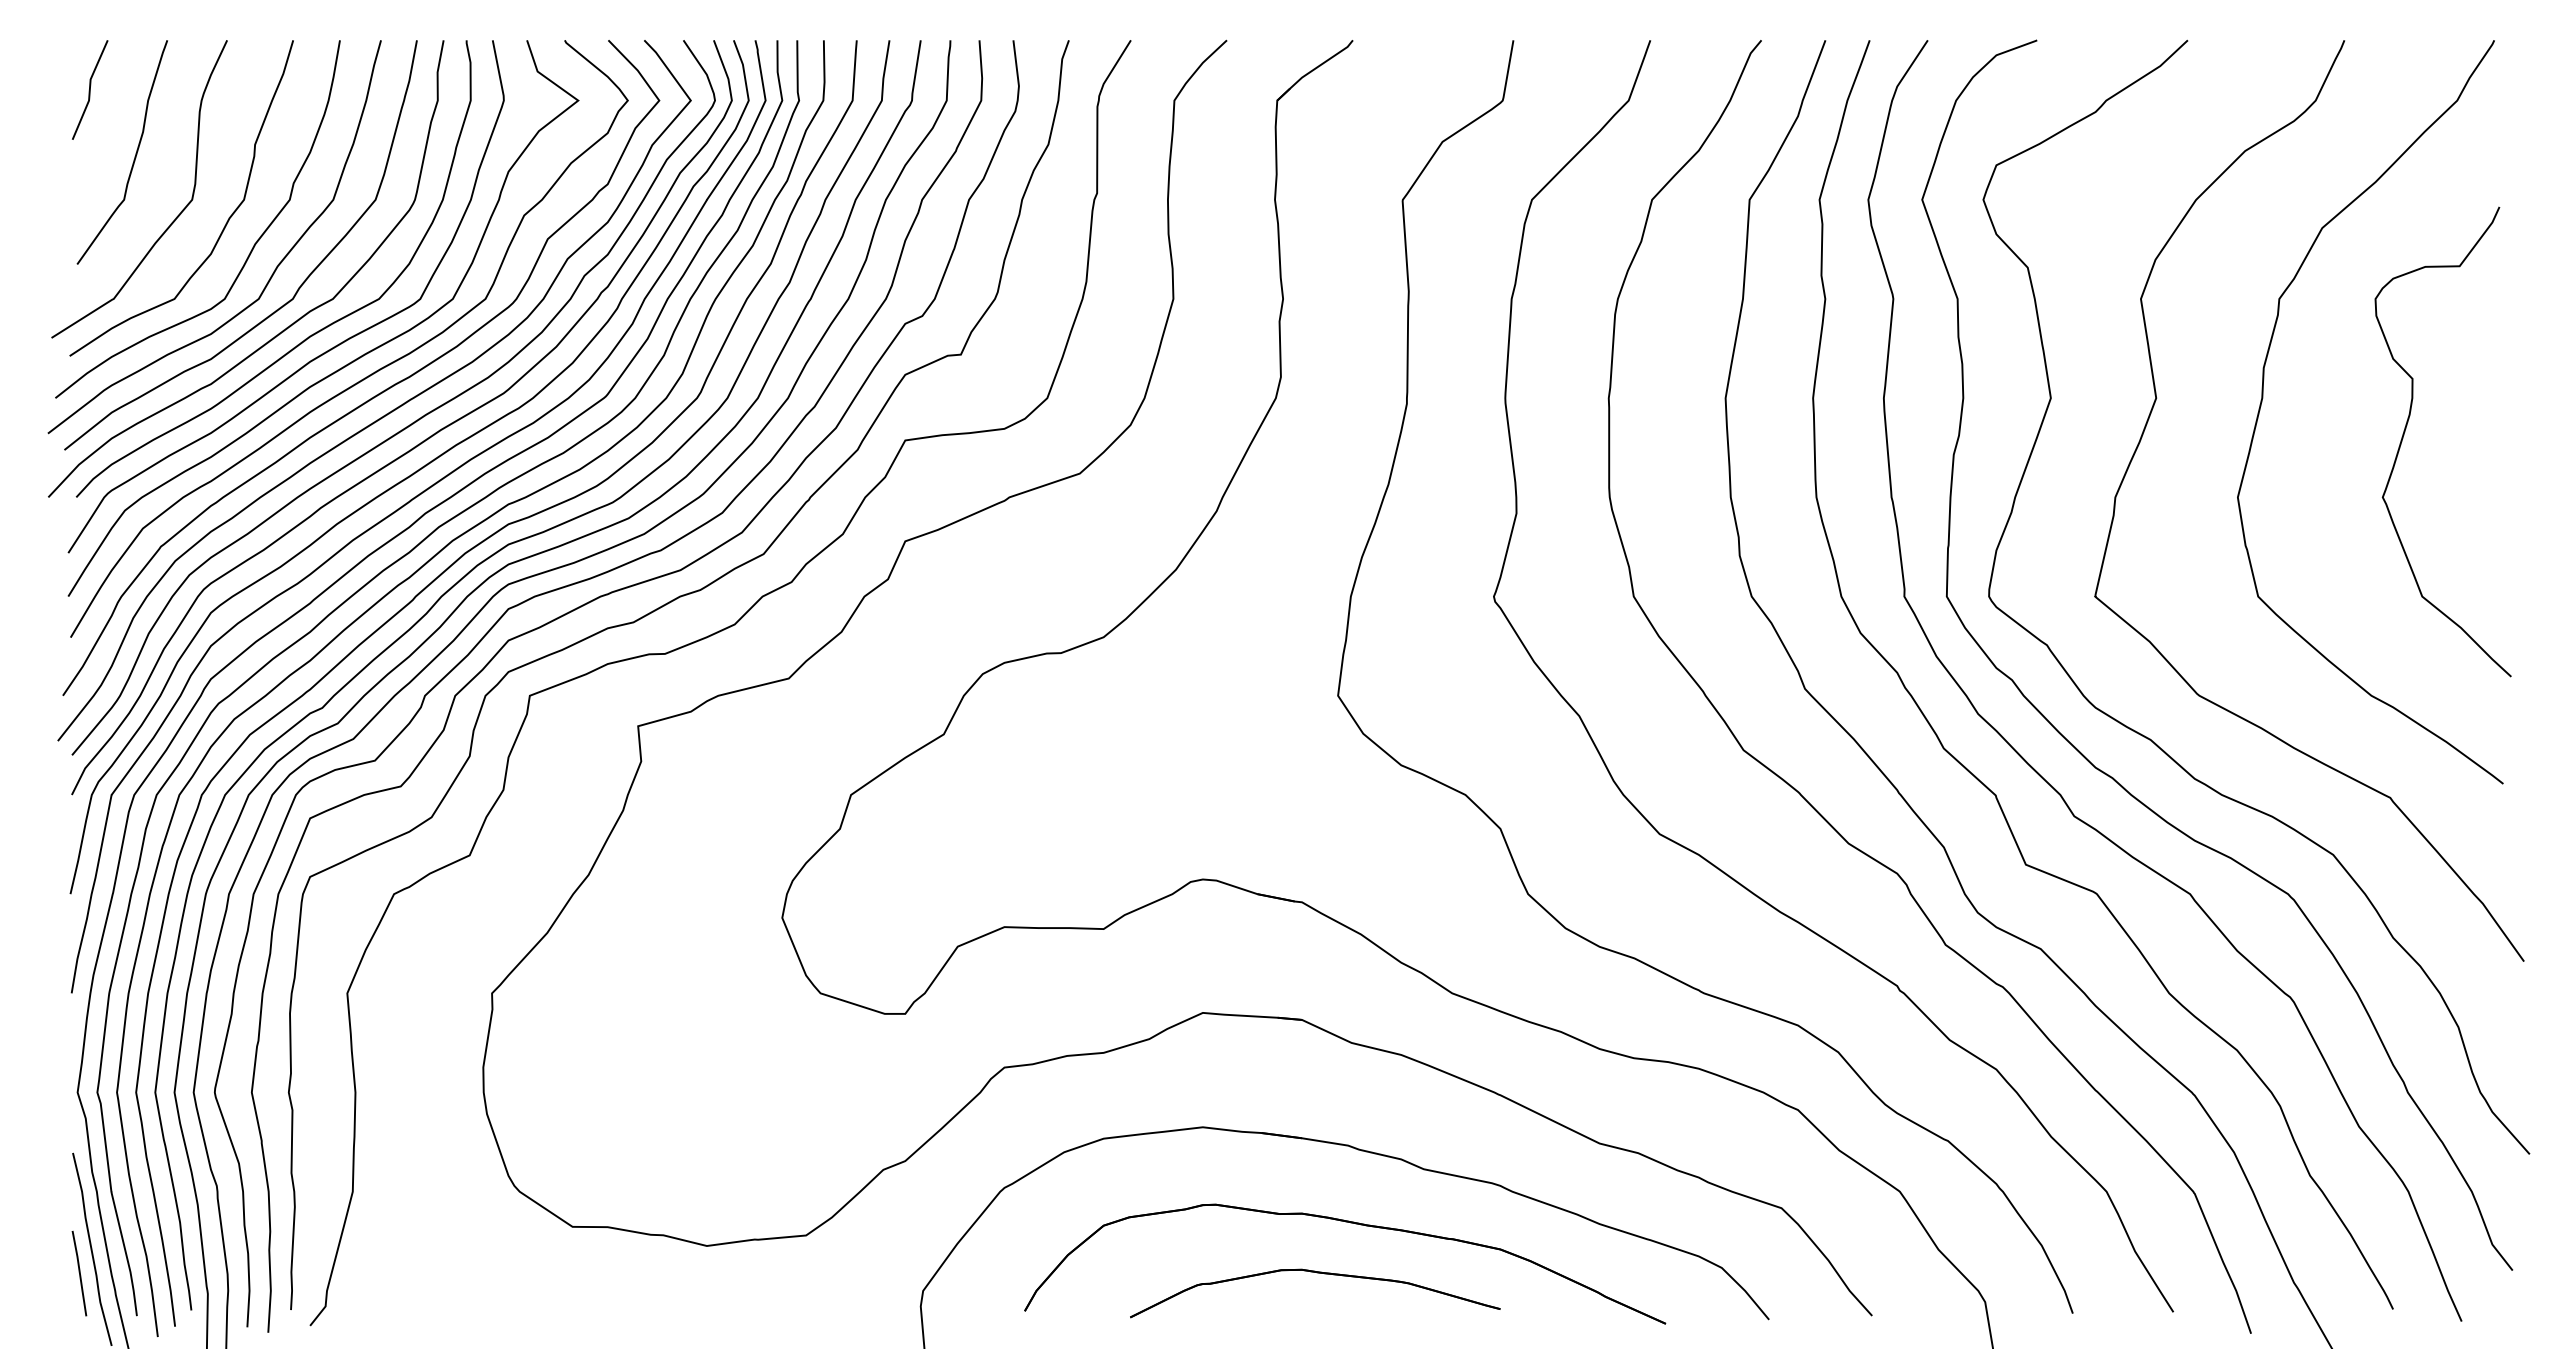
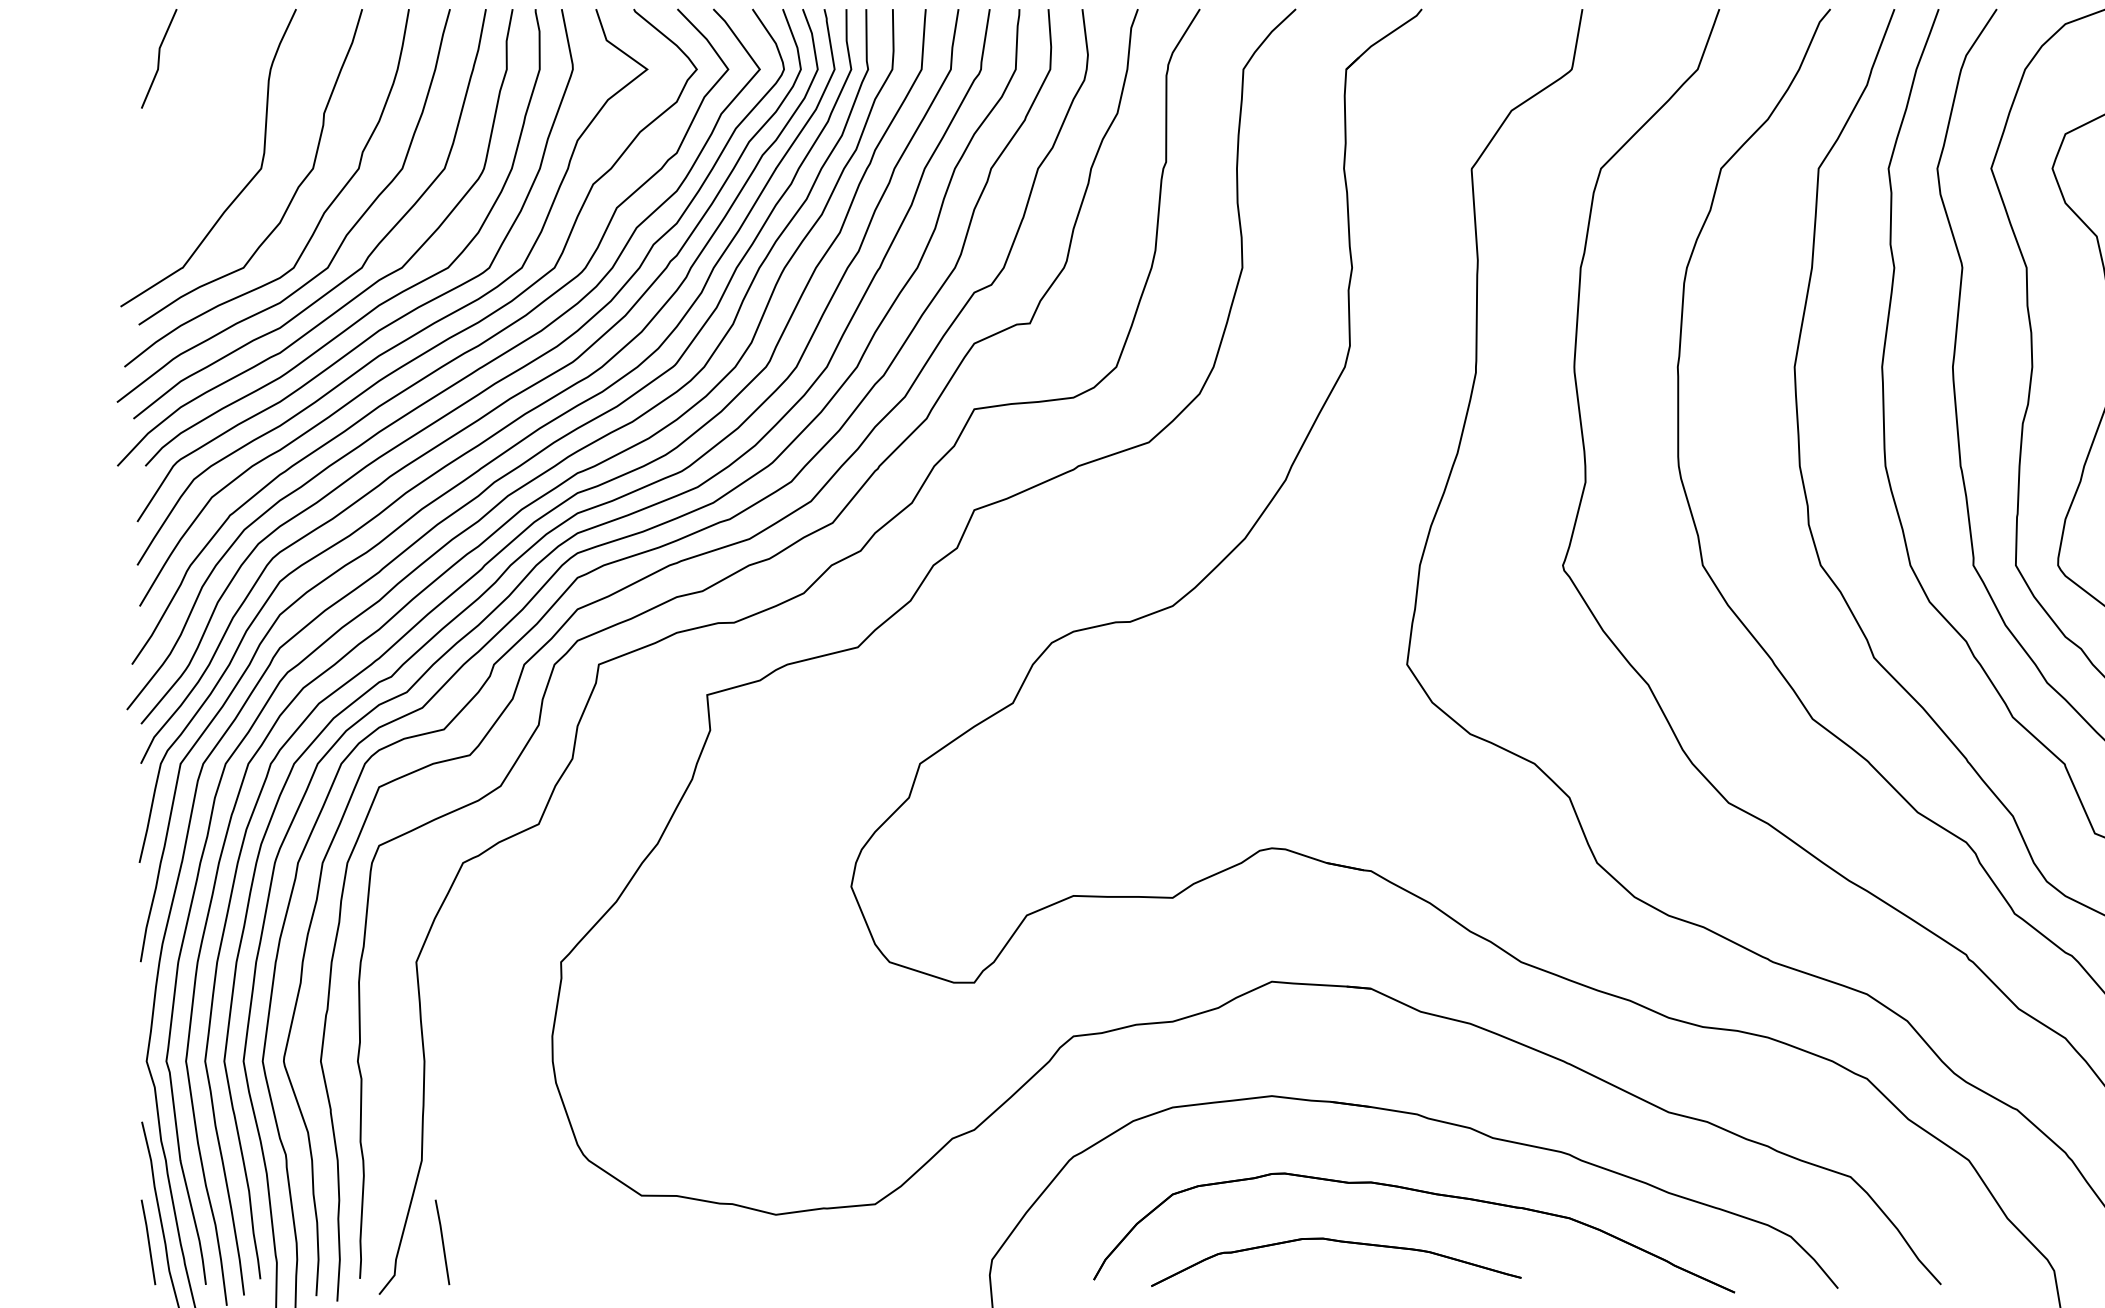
curve: (134, 156) -> (203, 125), removed
line: (373, 1273) -> (442, 1242), added
part: (1317, 1273) -> (1338, 1242), moved

